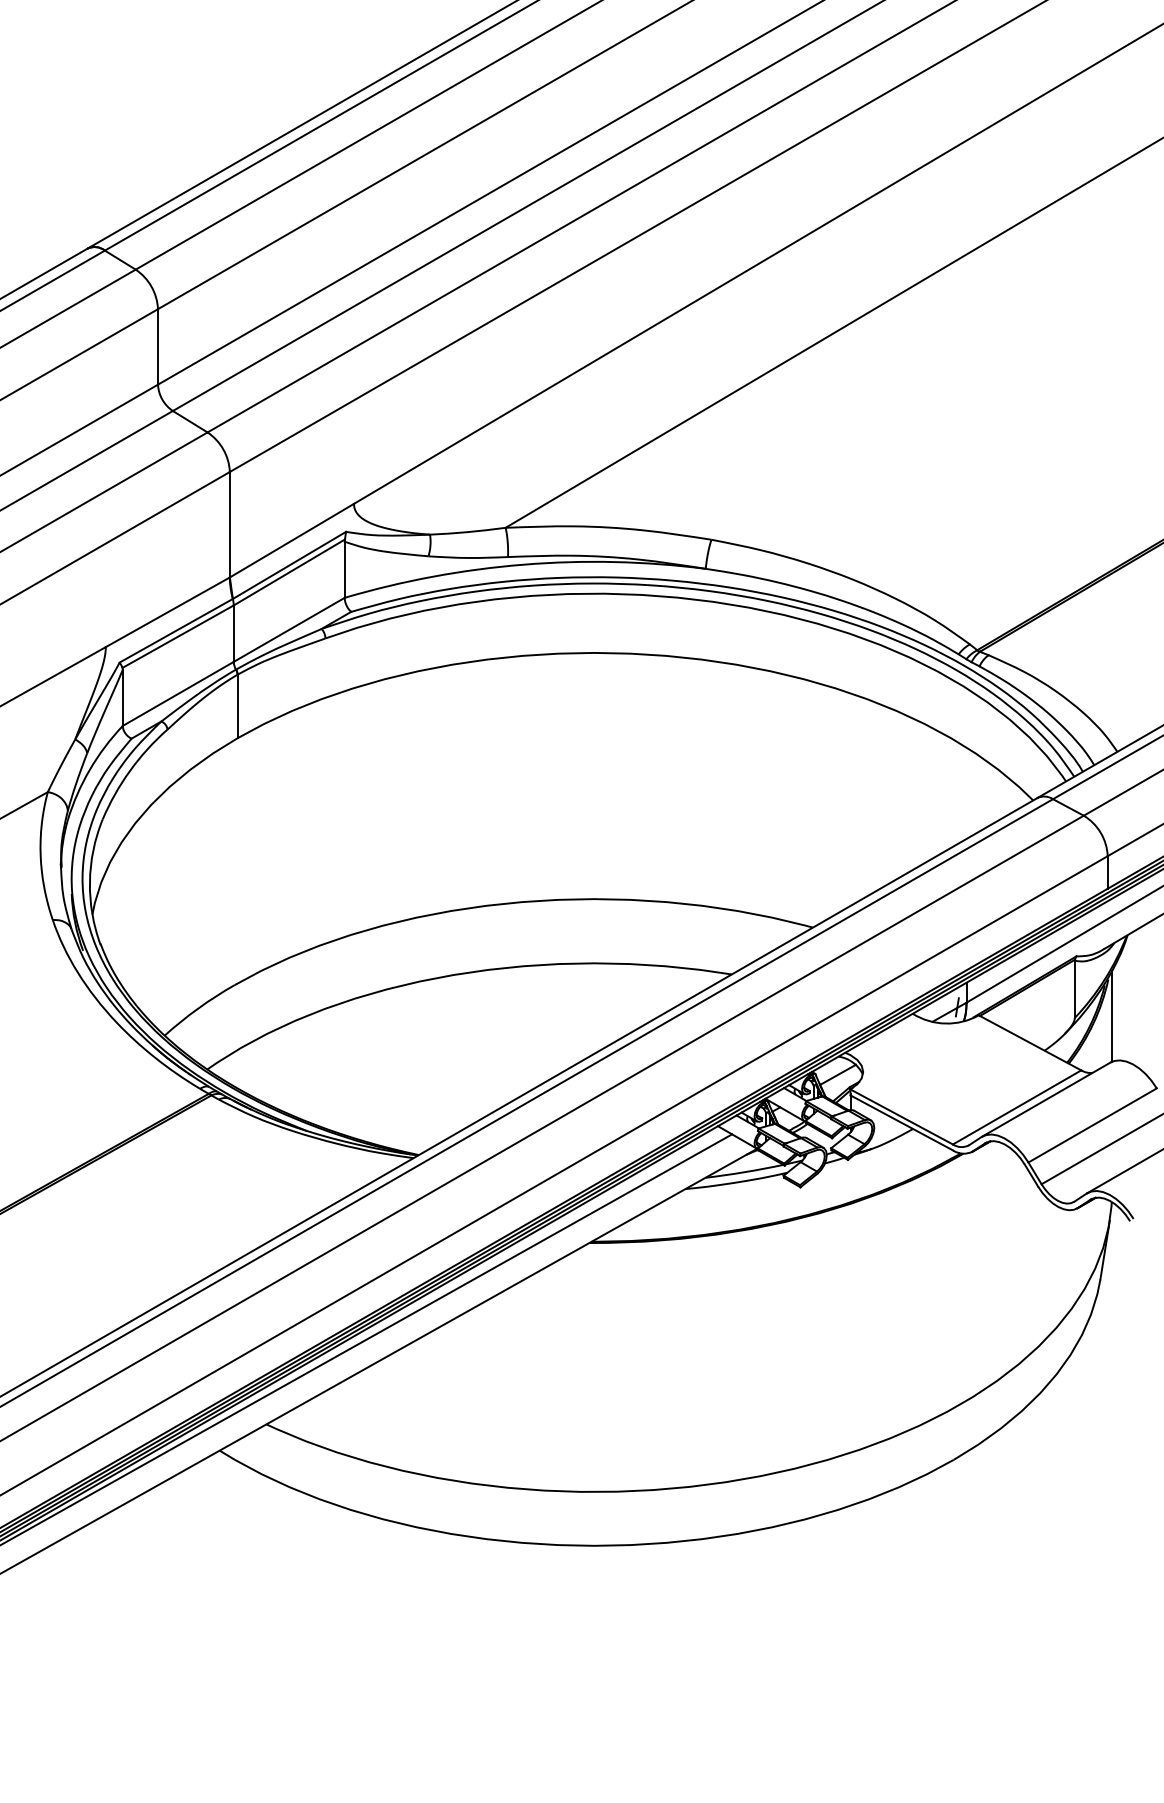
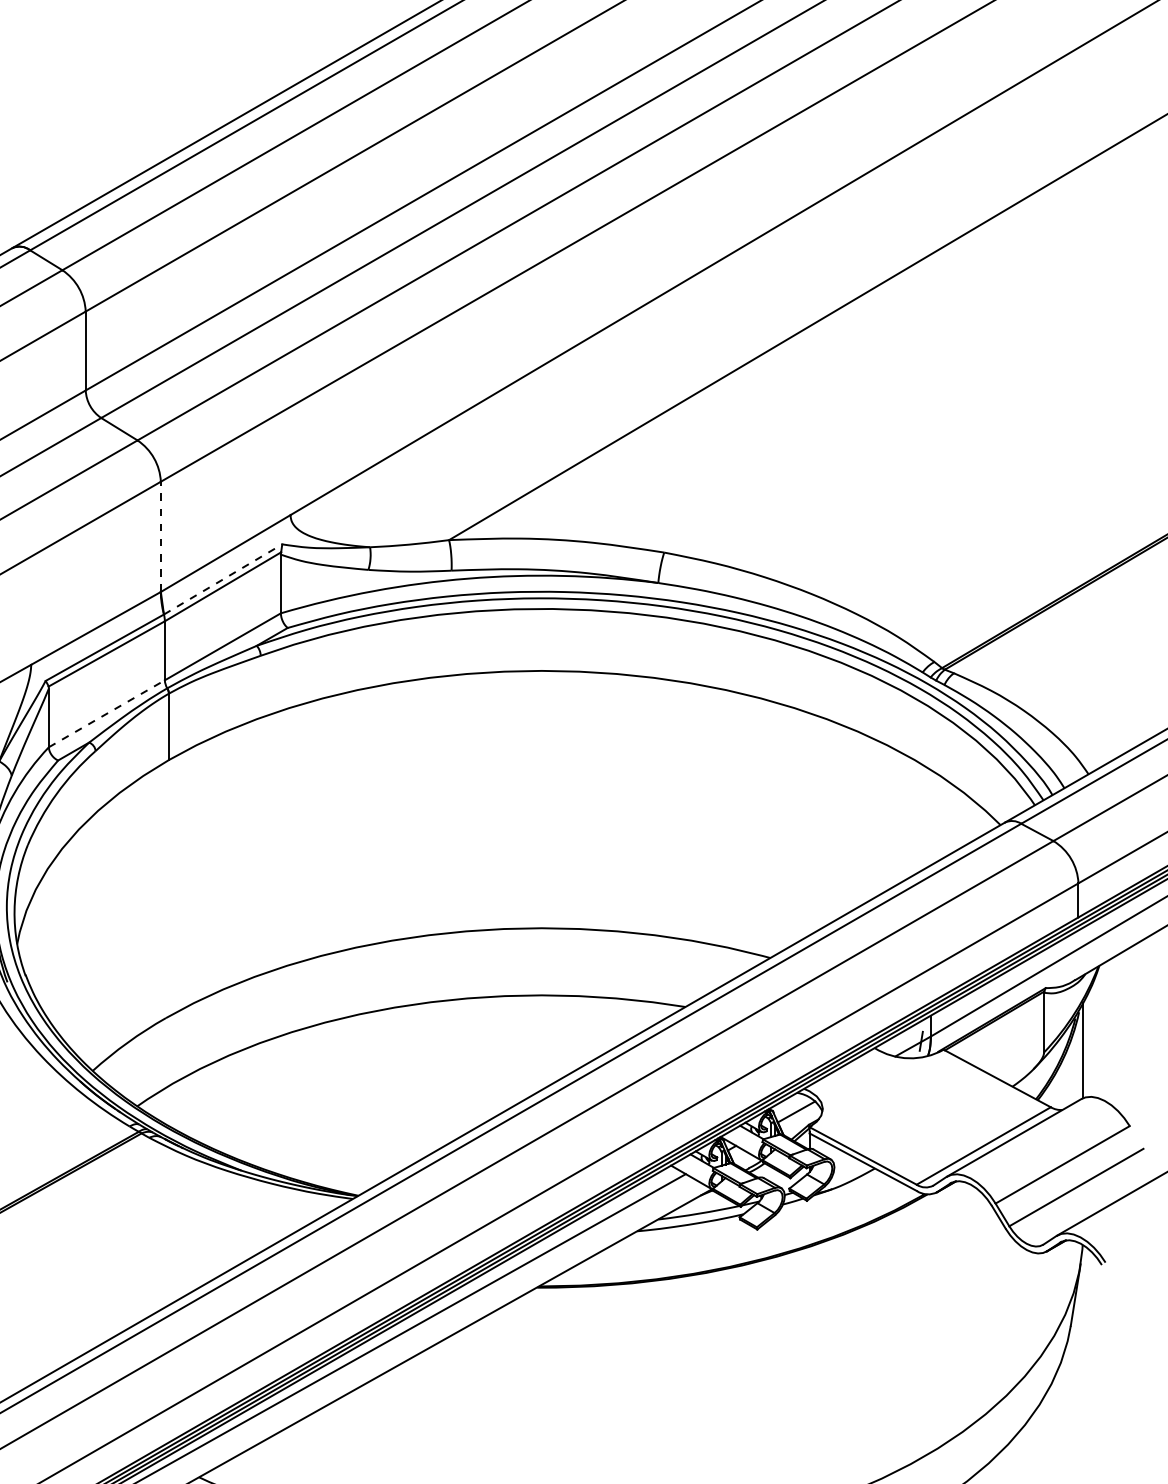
line: (229, 524) -> (160, 536), solid -> dashed
line: (289, 565) -> (223, 579), solid -> dashed
line: (178, 693) -> (107, 713), solid -> dashed

